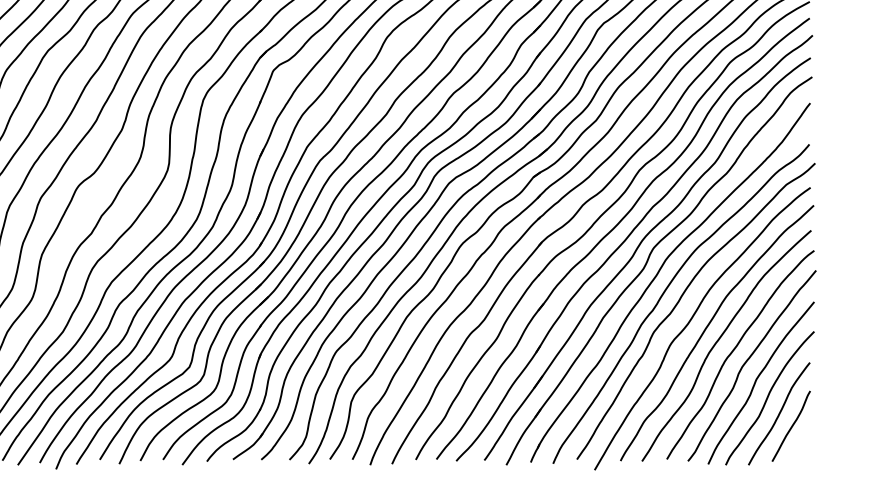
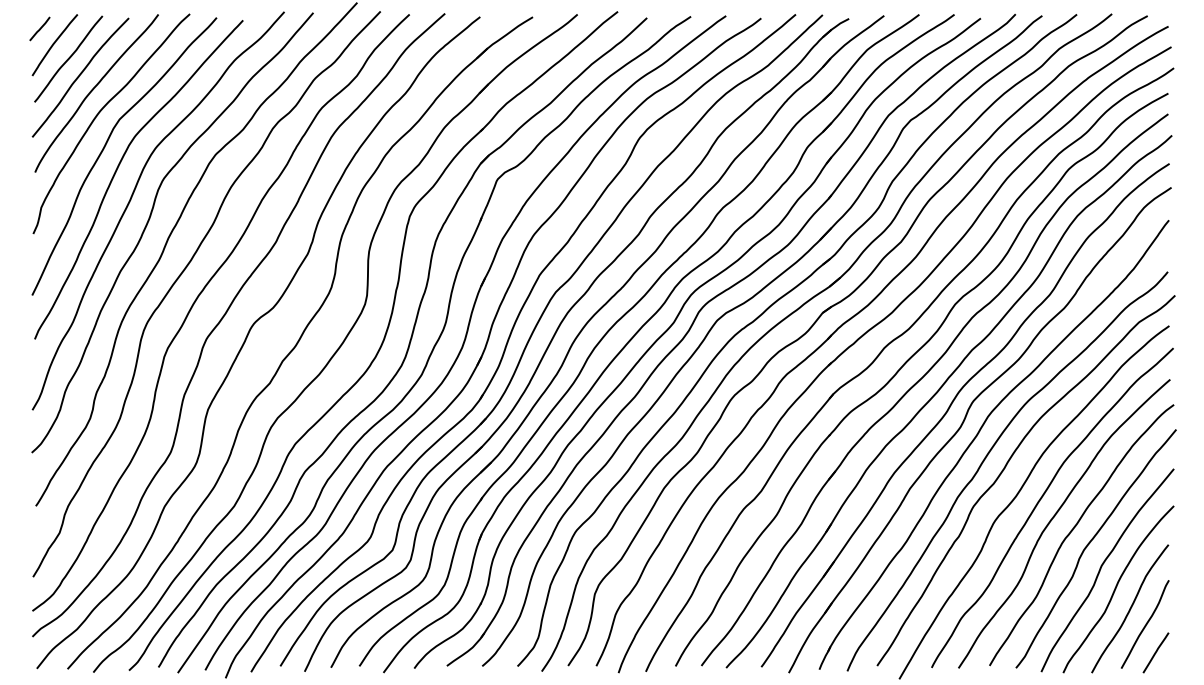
line: (799, 448) -> (1155, 652), added

